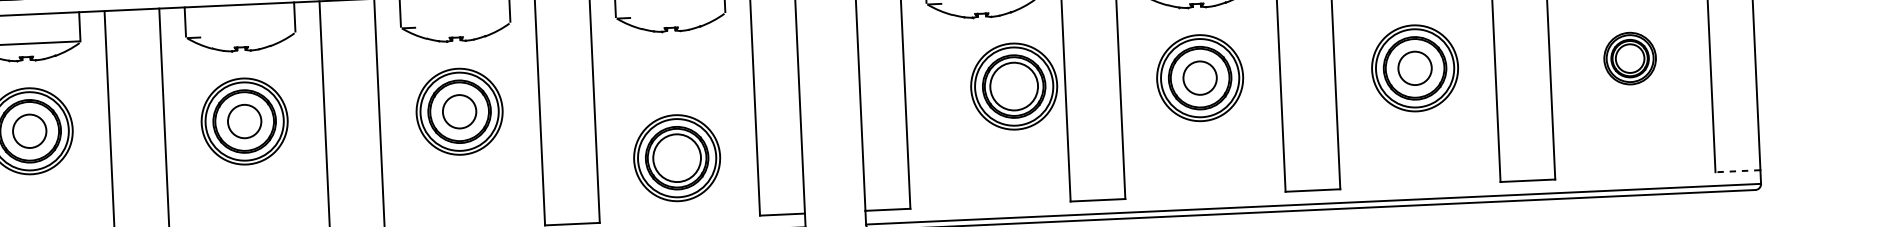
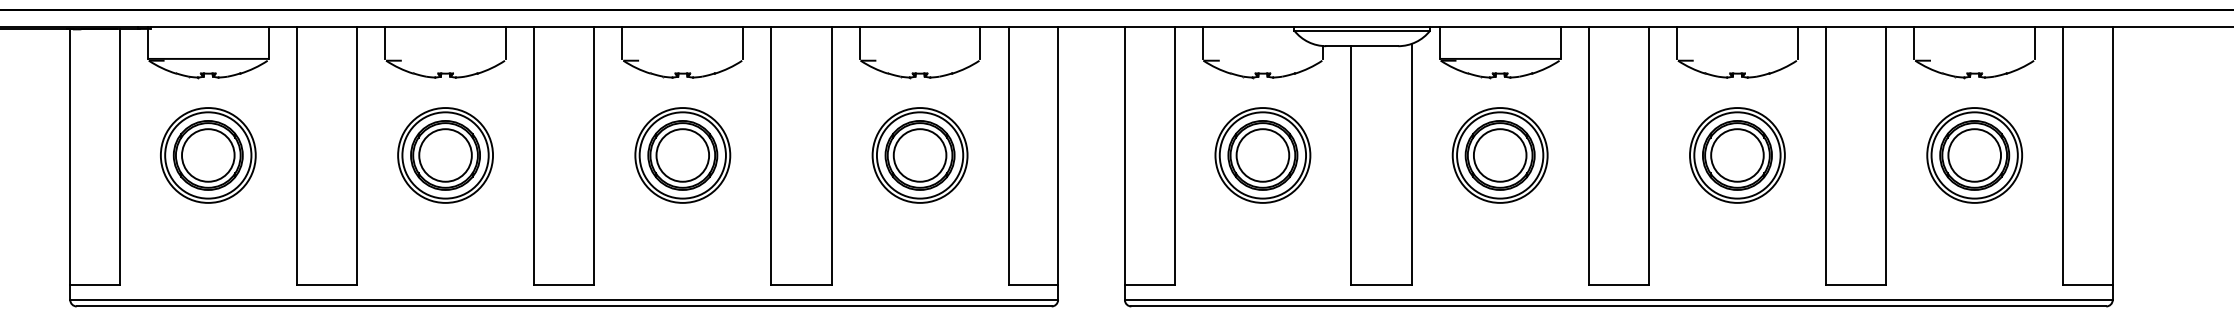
part: (1629, 58) -> (1974, 155), size x1.67
circle: (1415, 68) -> (1737, 155), size x1.43
circle: (1199, 78) -> (1499, 155), size x1.43
part: (1013, 86) -> (1262, 155), moved
circle: (459, 111) -> (682, 155), size x1.43
circle: (244, 121) -> (445, 155), size x1.43
circle: (29, 131) -> (208, 155), size x1.43
part: (676, 158) -> (919, 155), moved
line: (1737, 170) -> (2087, 284), dashed -> solid

